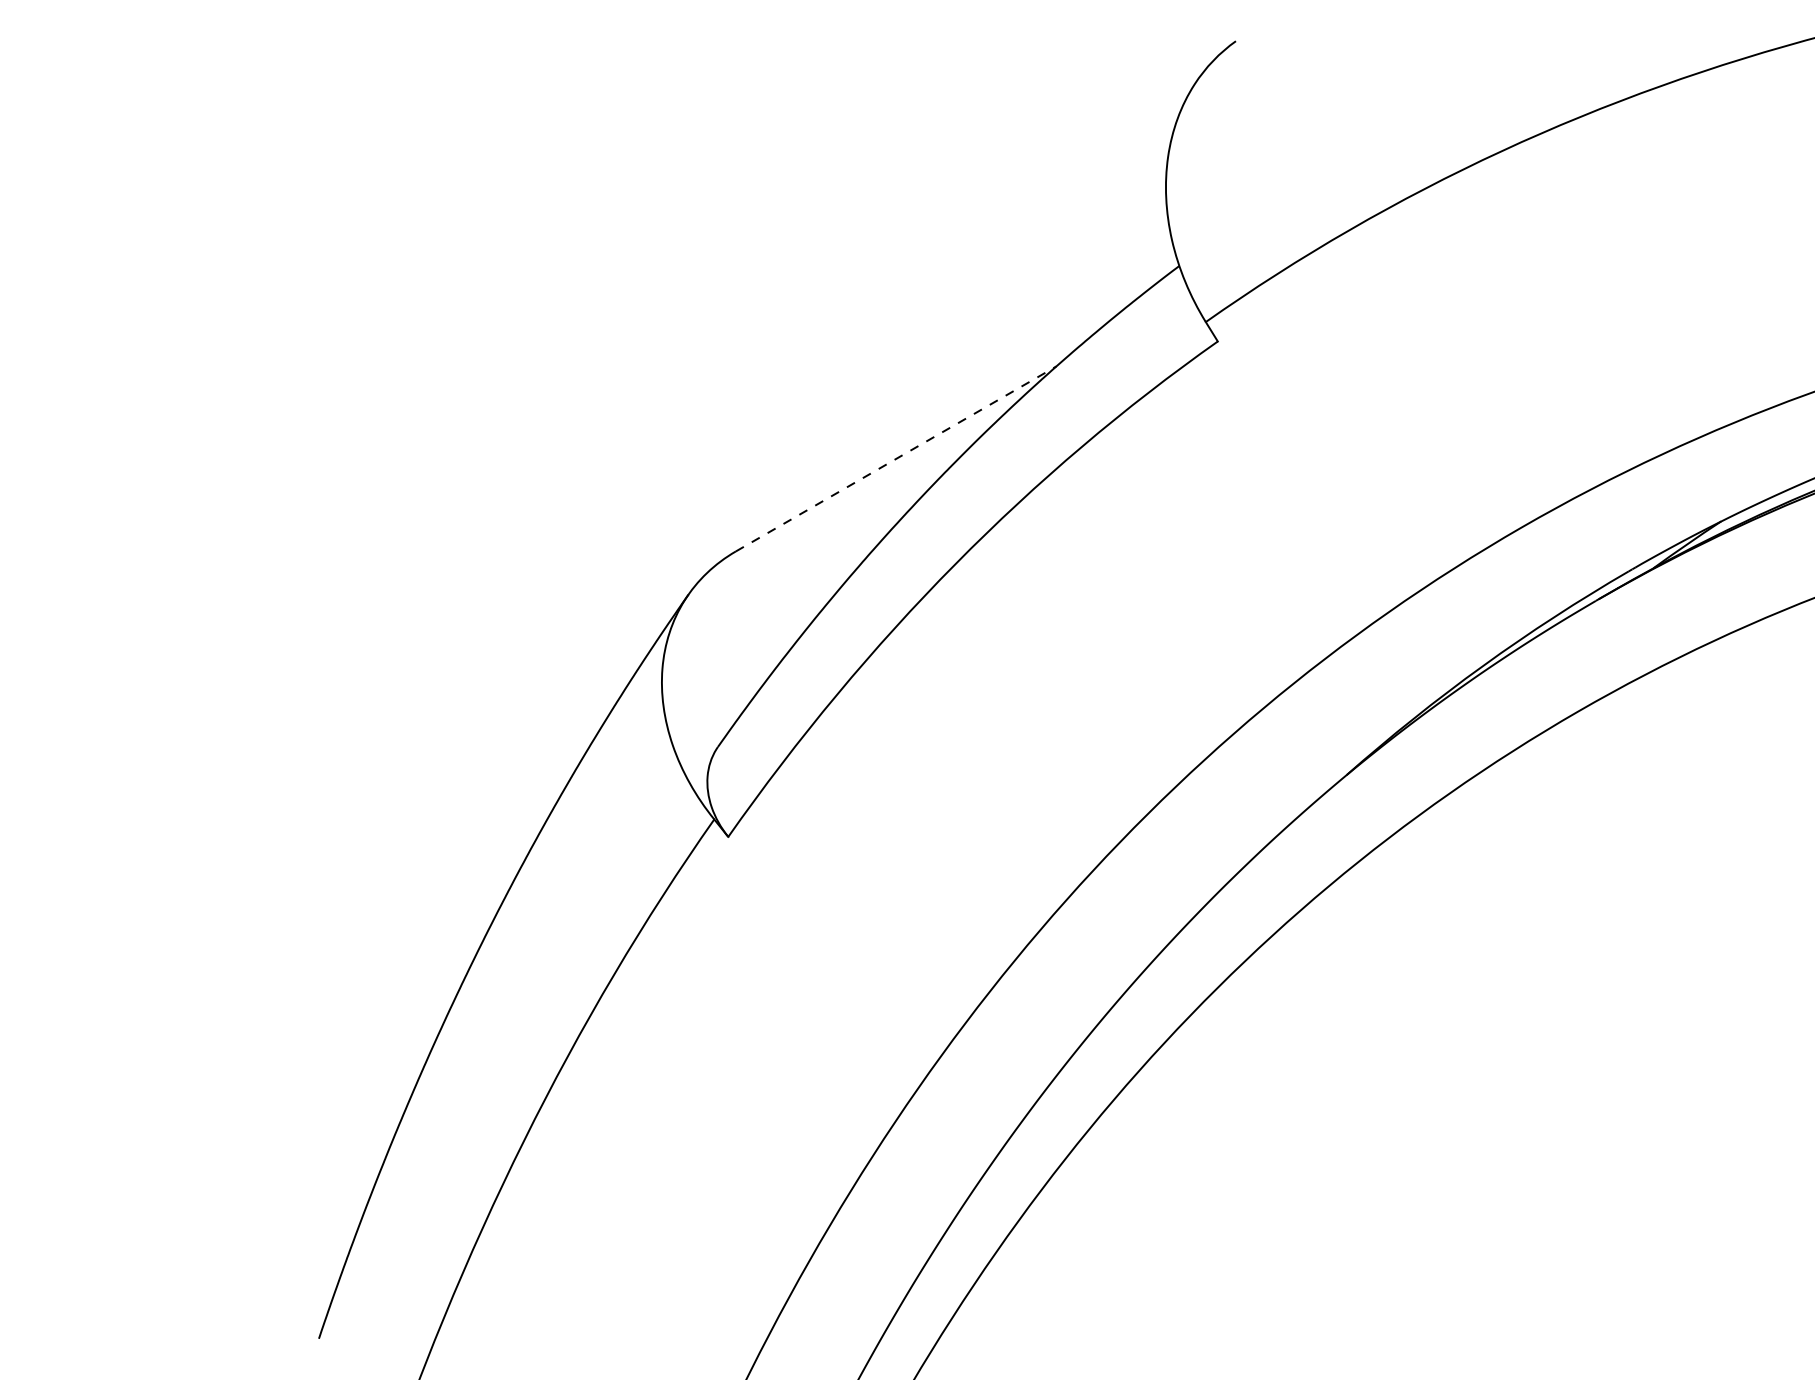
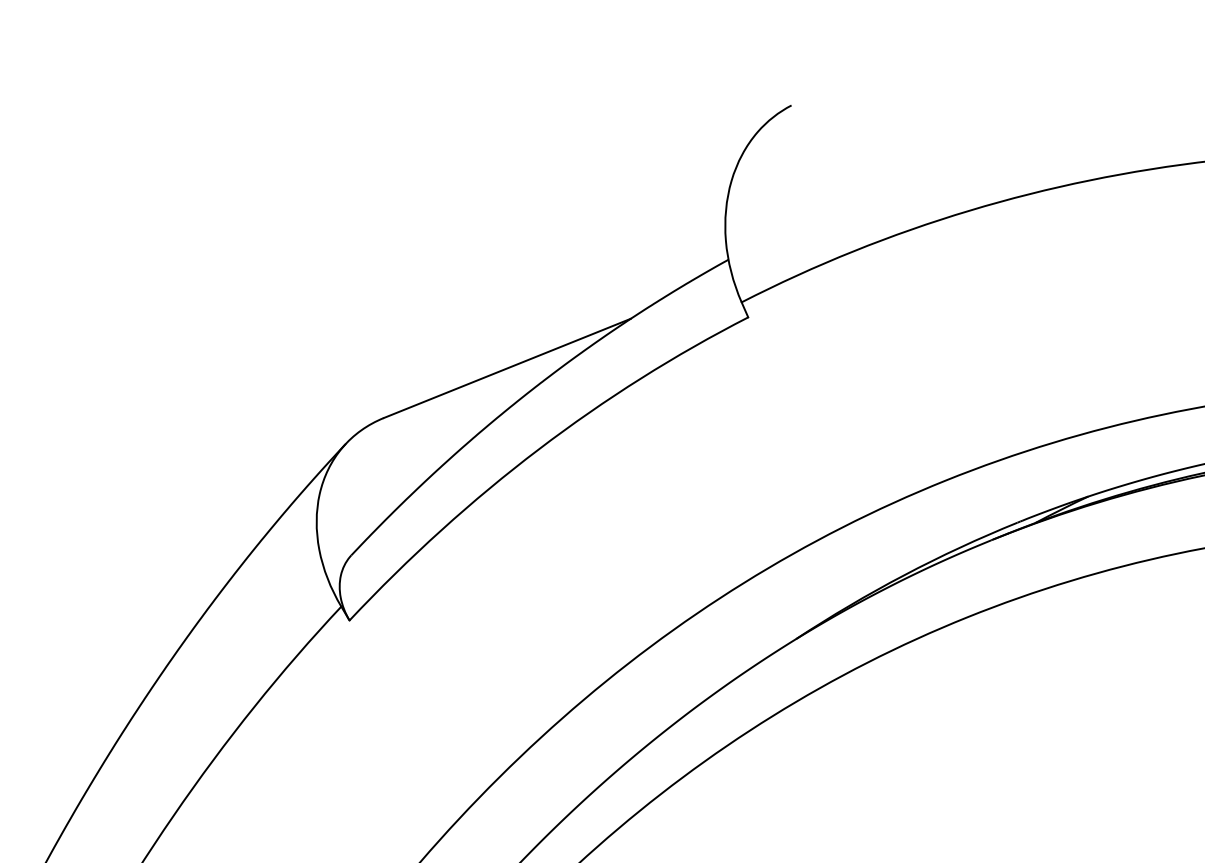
line: (896, 458) -> (507, 368), dashed -> solid

